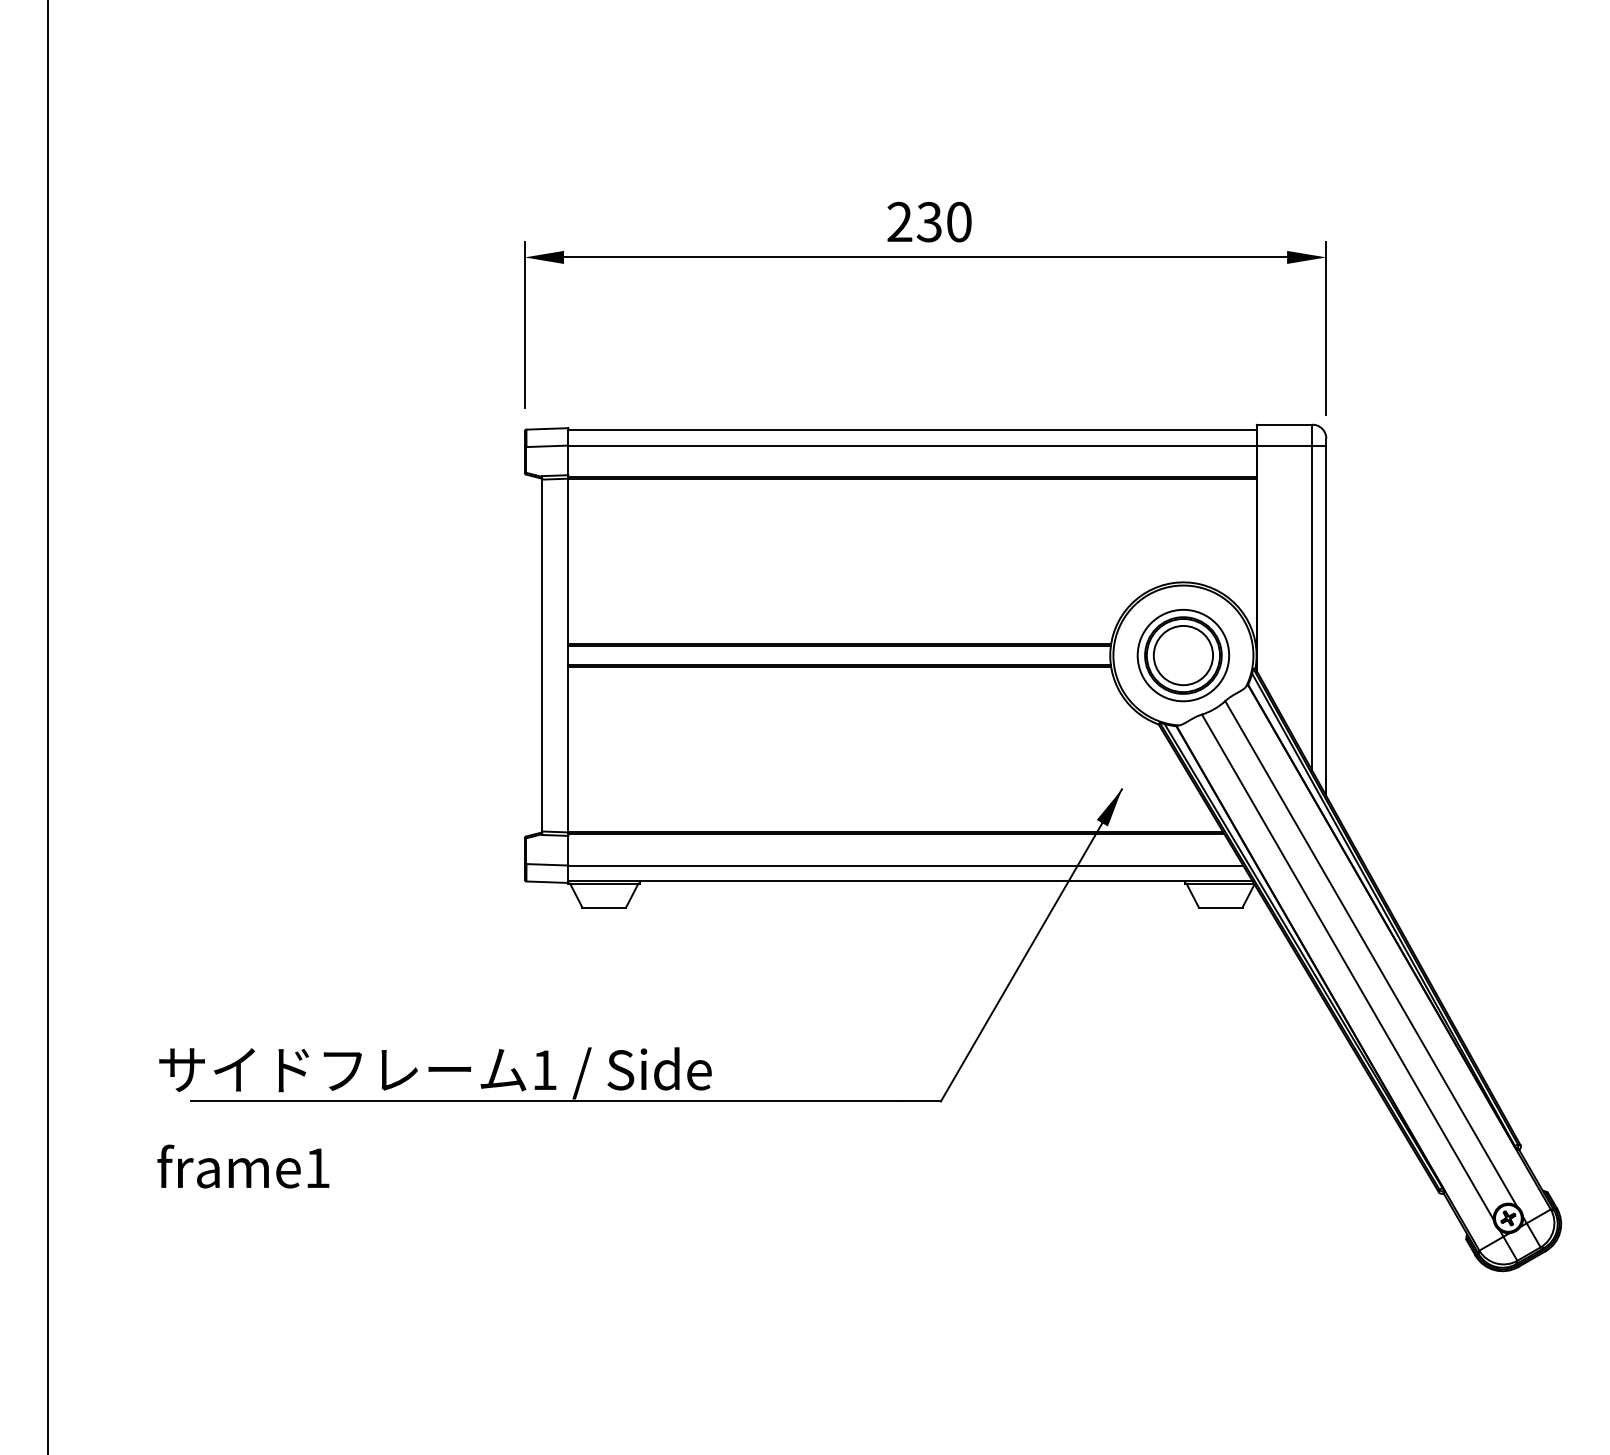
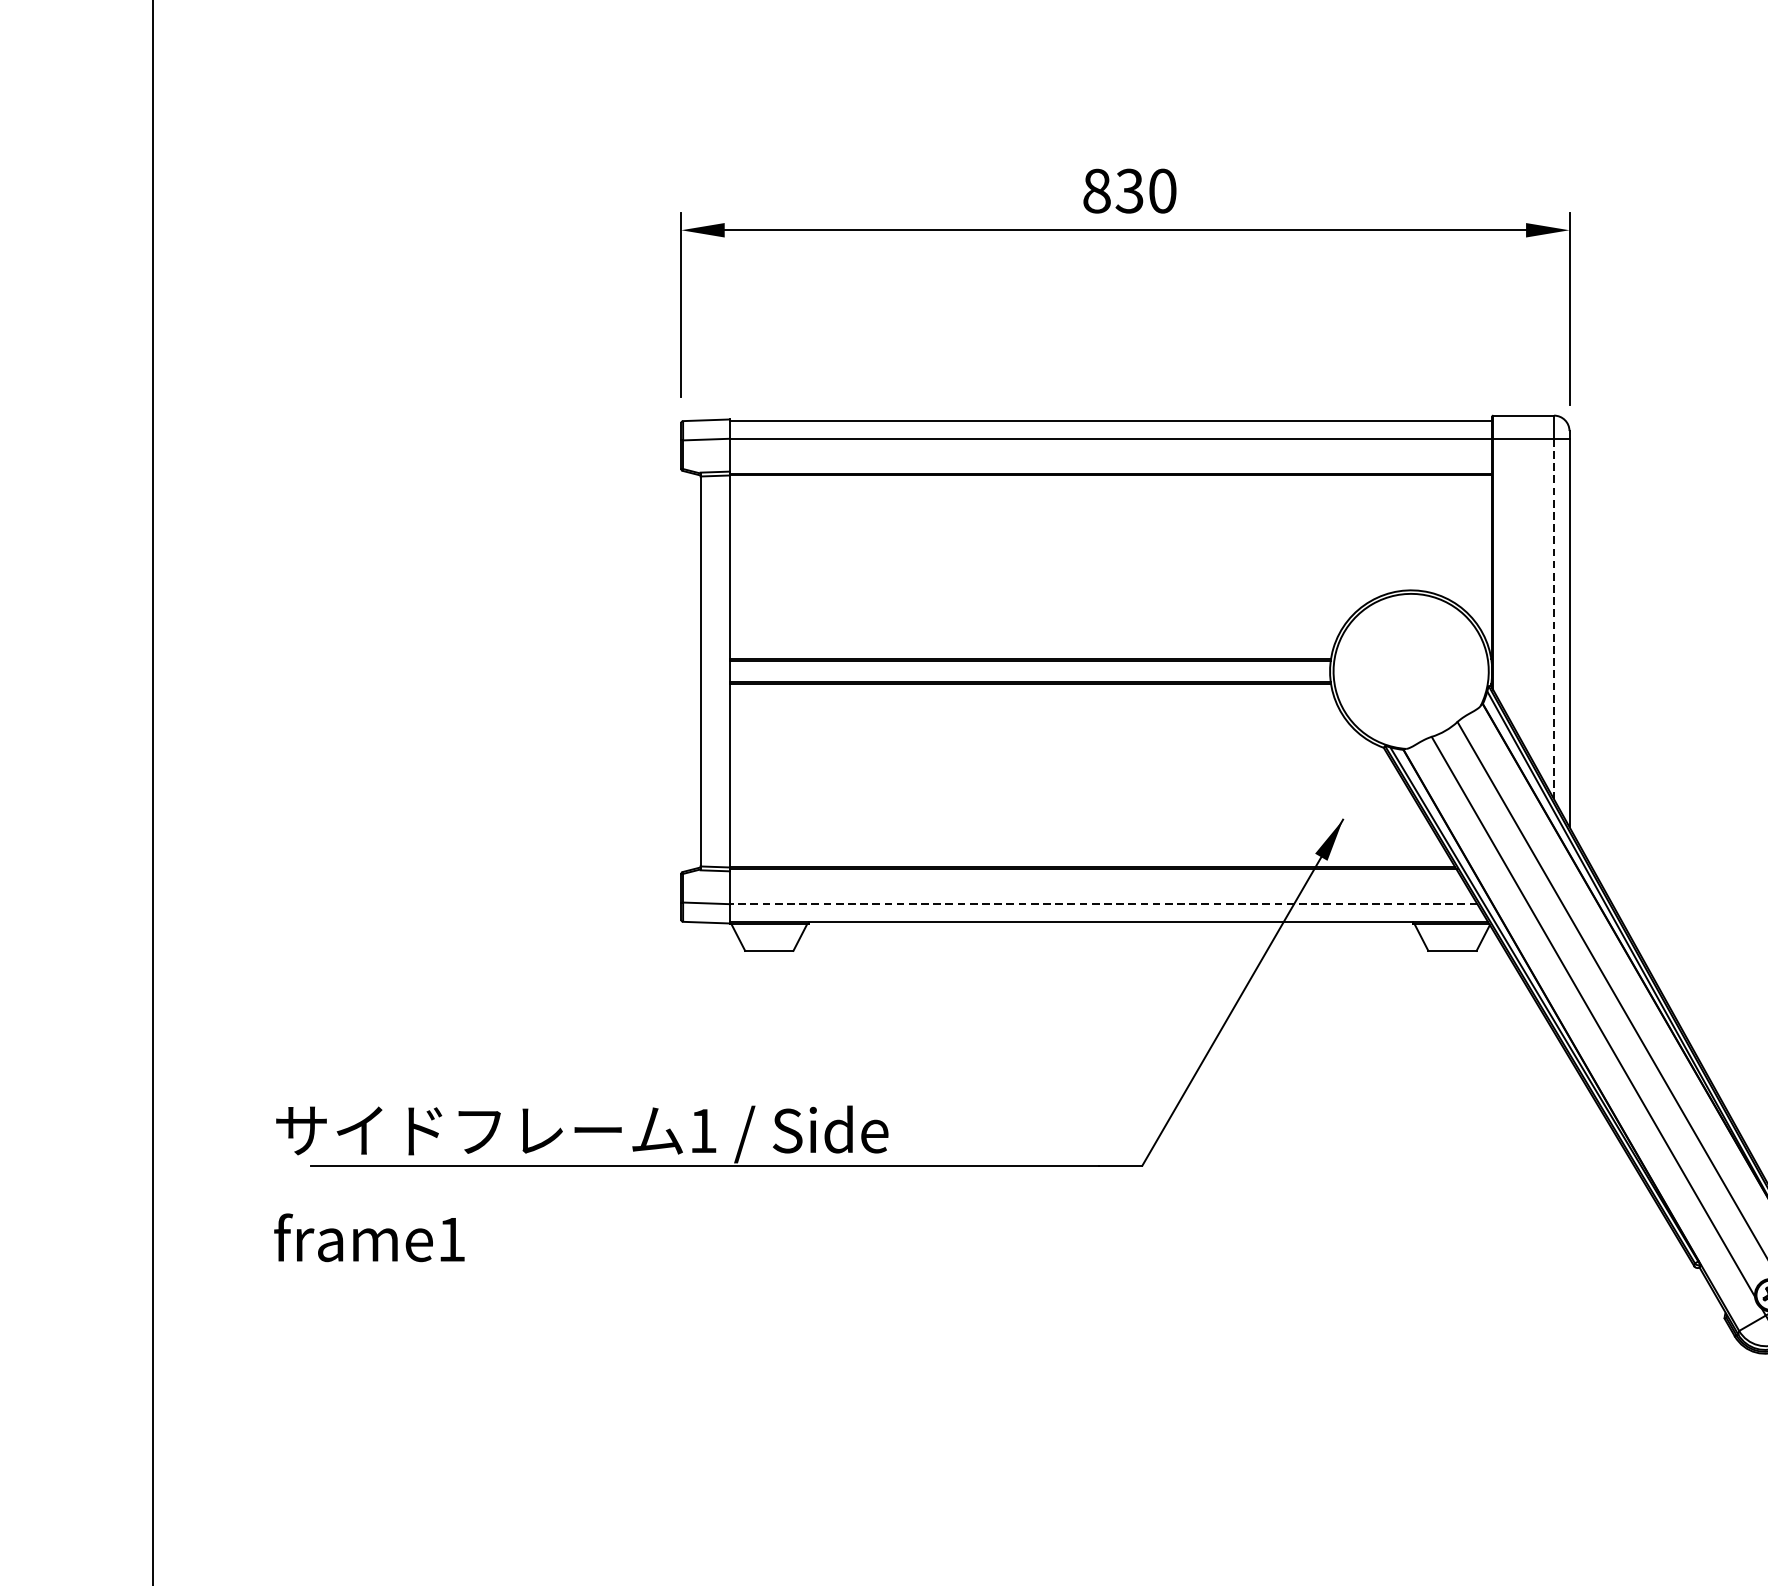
text: (899, 221) -> (1096, 190), 230 -> 830
line: (1312, 608) -> (1554, 619), solid -> dashed
part: (1182, 655) -> (1410, 671), removed
line: (905, 865) -> (1103, 904), solid -> dashed

